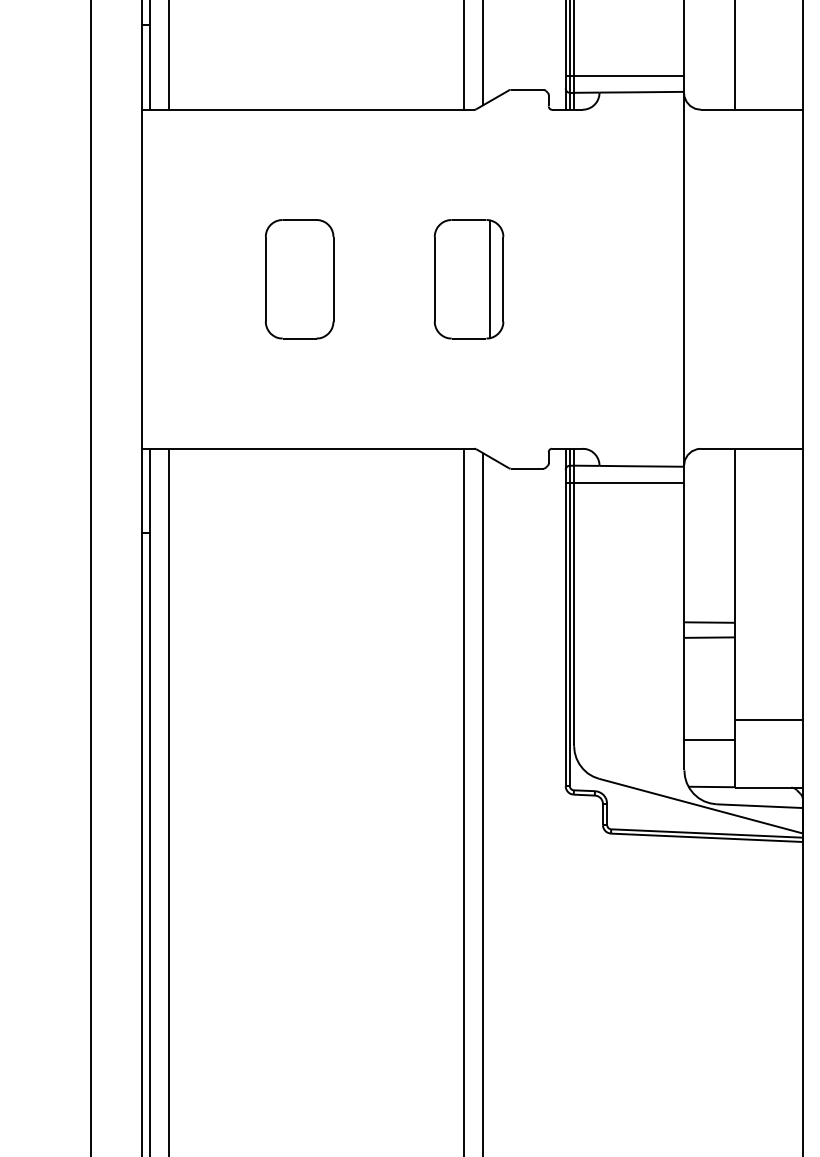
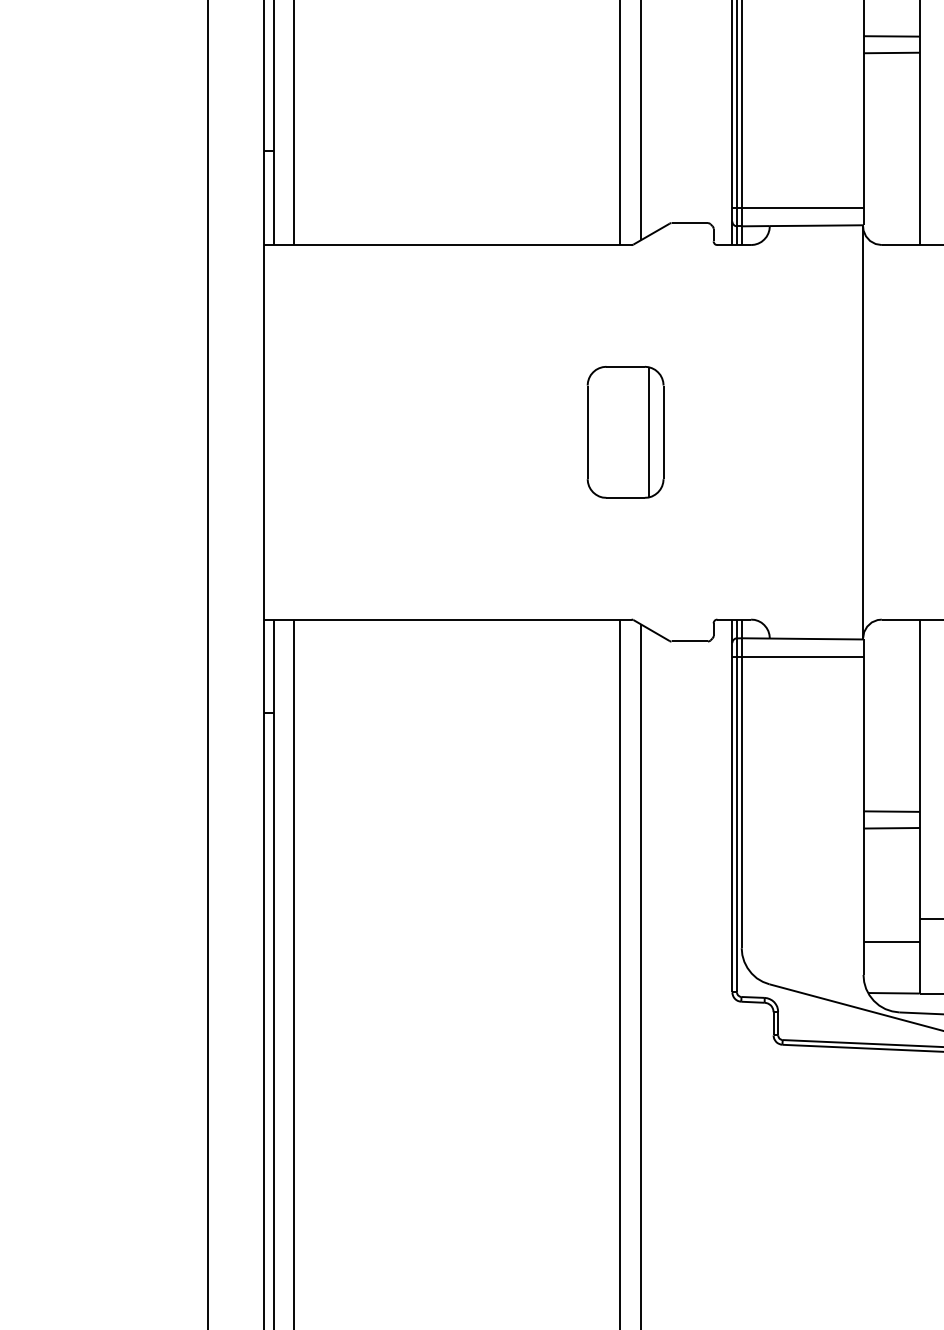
part: (299, 279) -> (438, 432), removed

